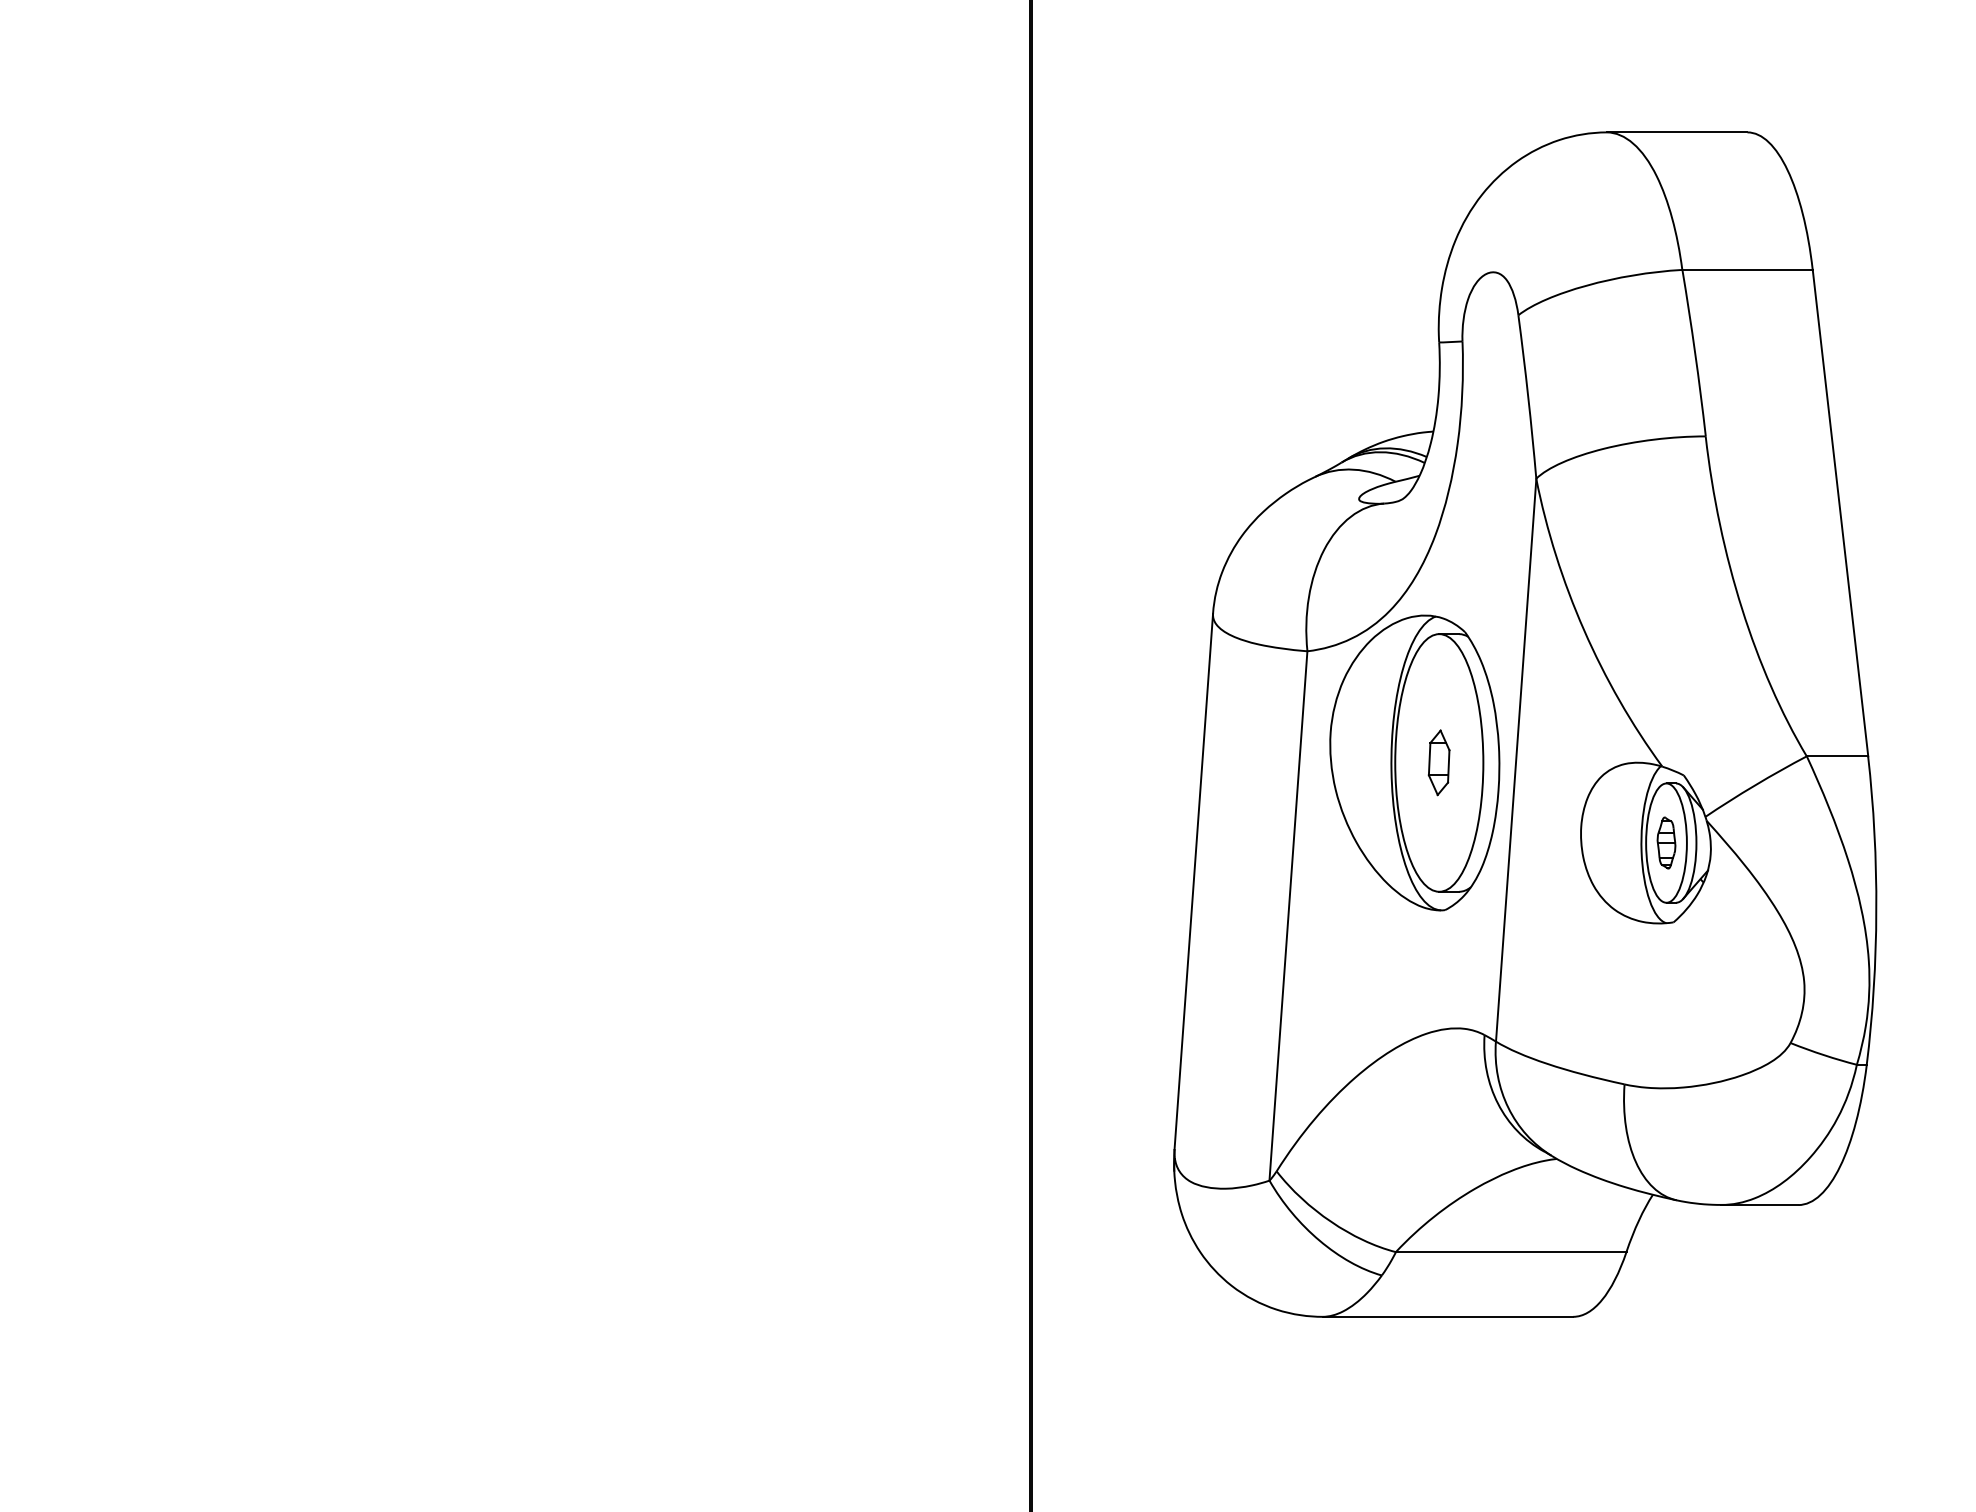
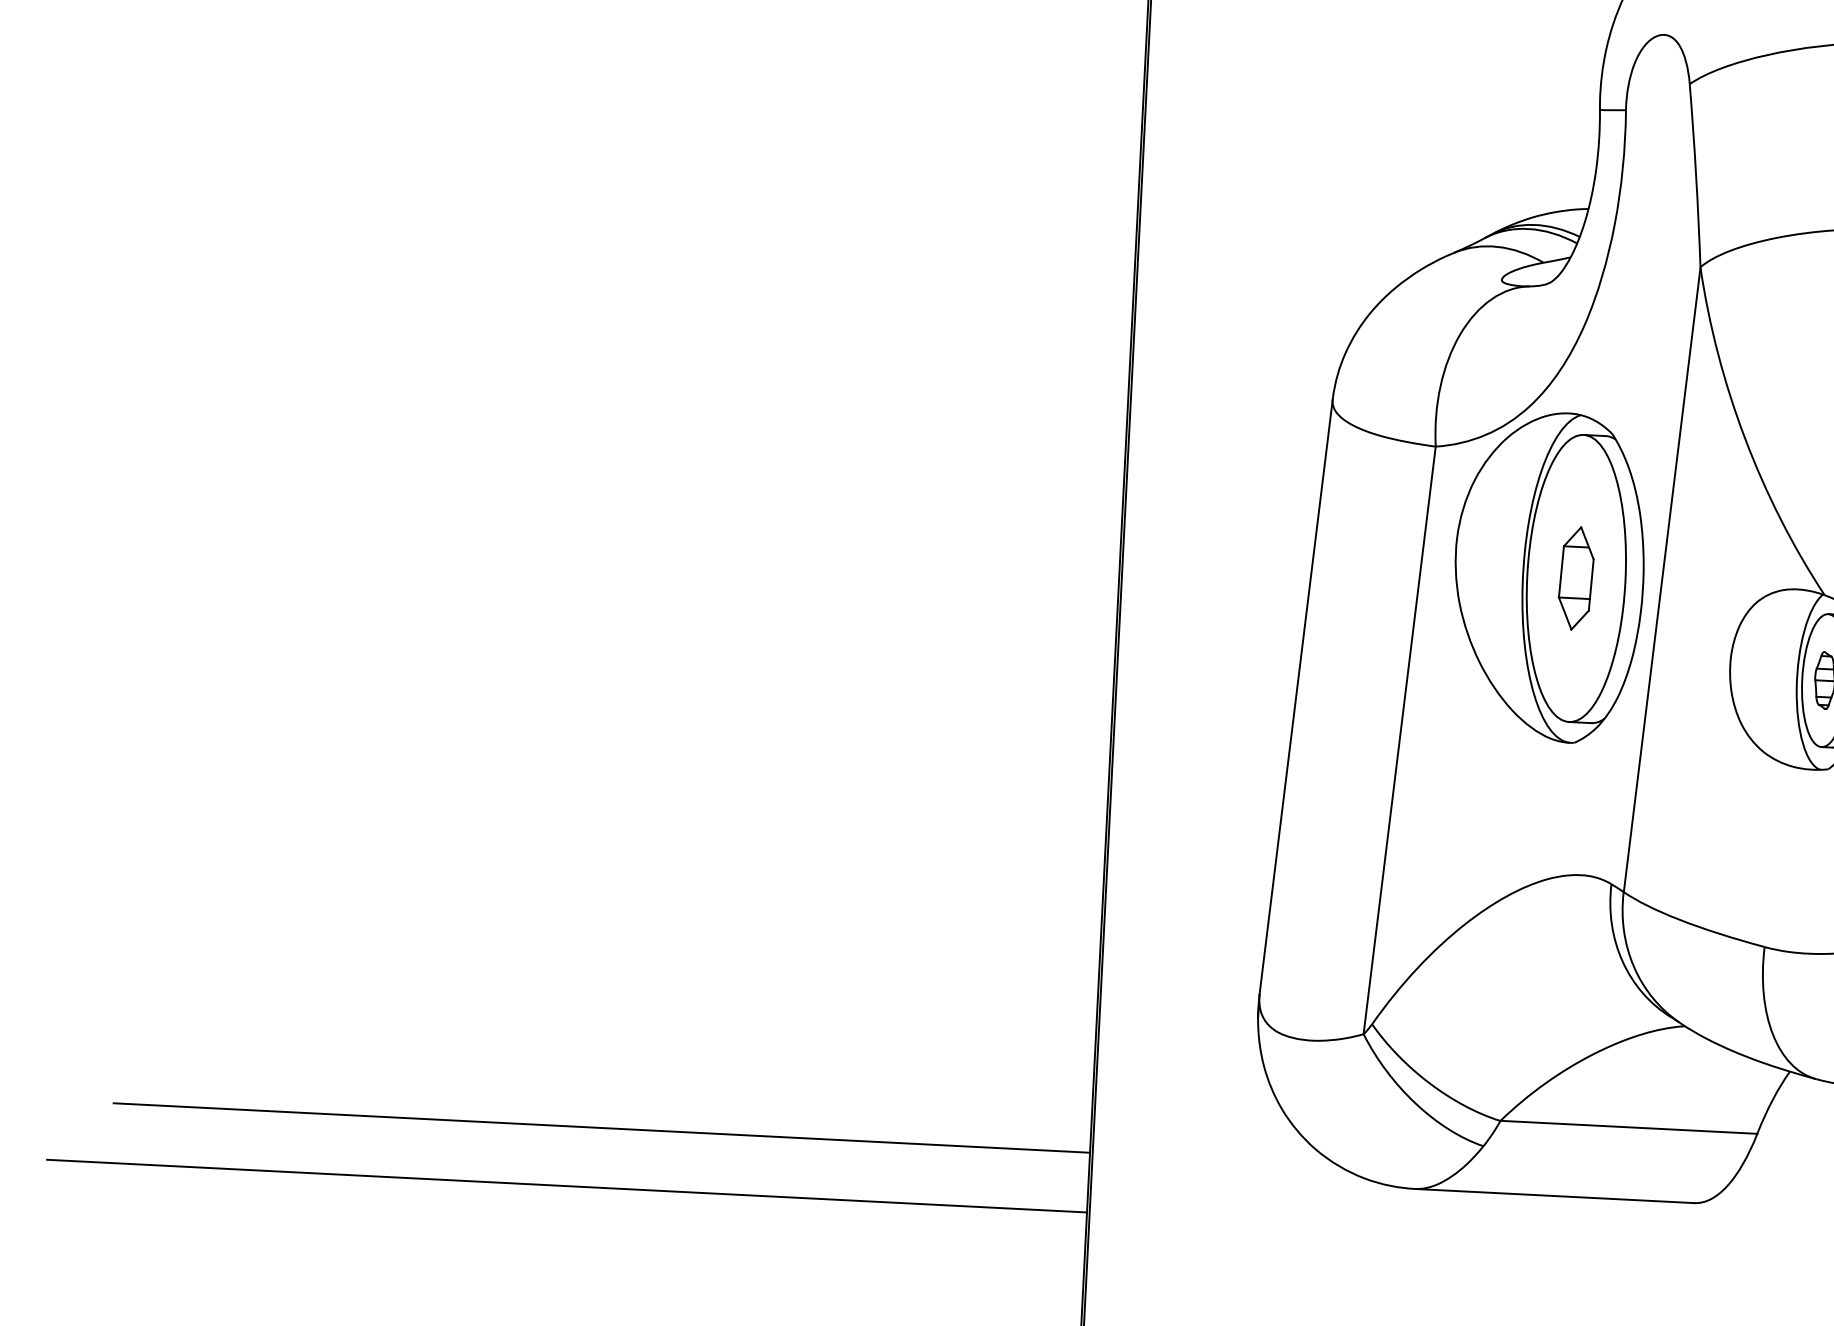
part: (1438, 762) -> (1575, 577), size x1.43
line: (591, 1299) -> (601, 1128), added
line: (562, 1352) -> (566, 1185), added

